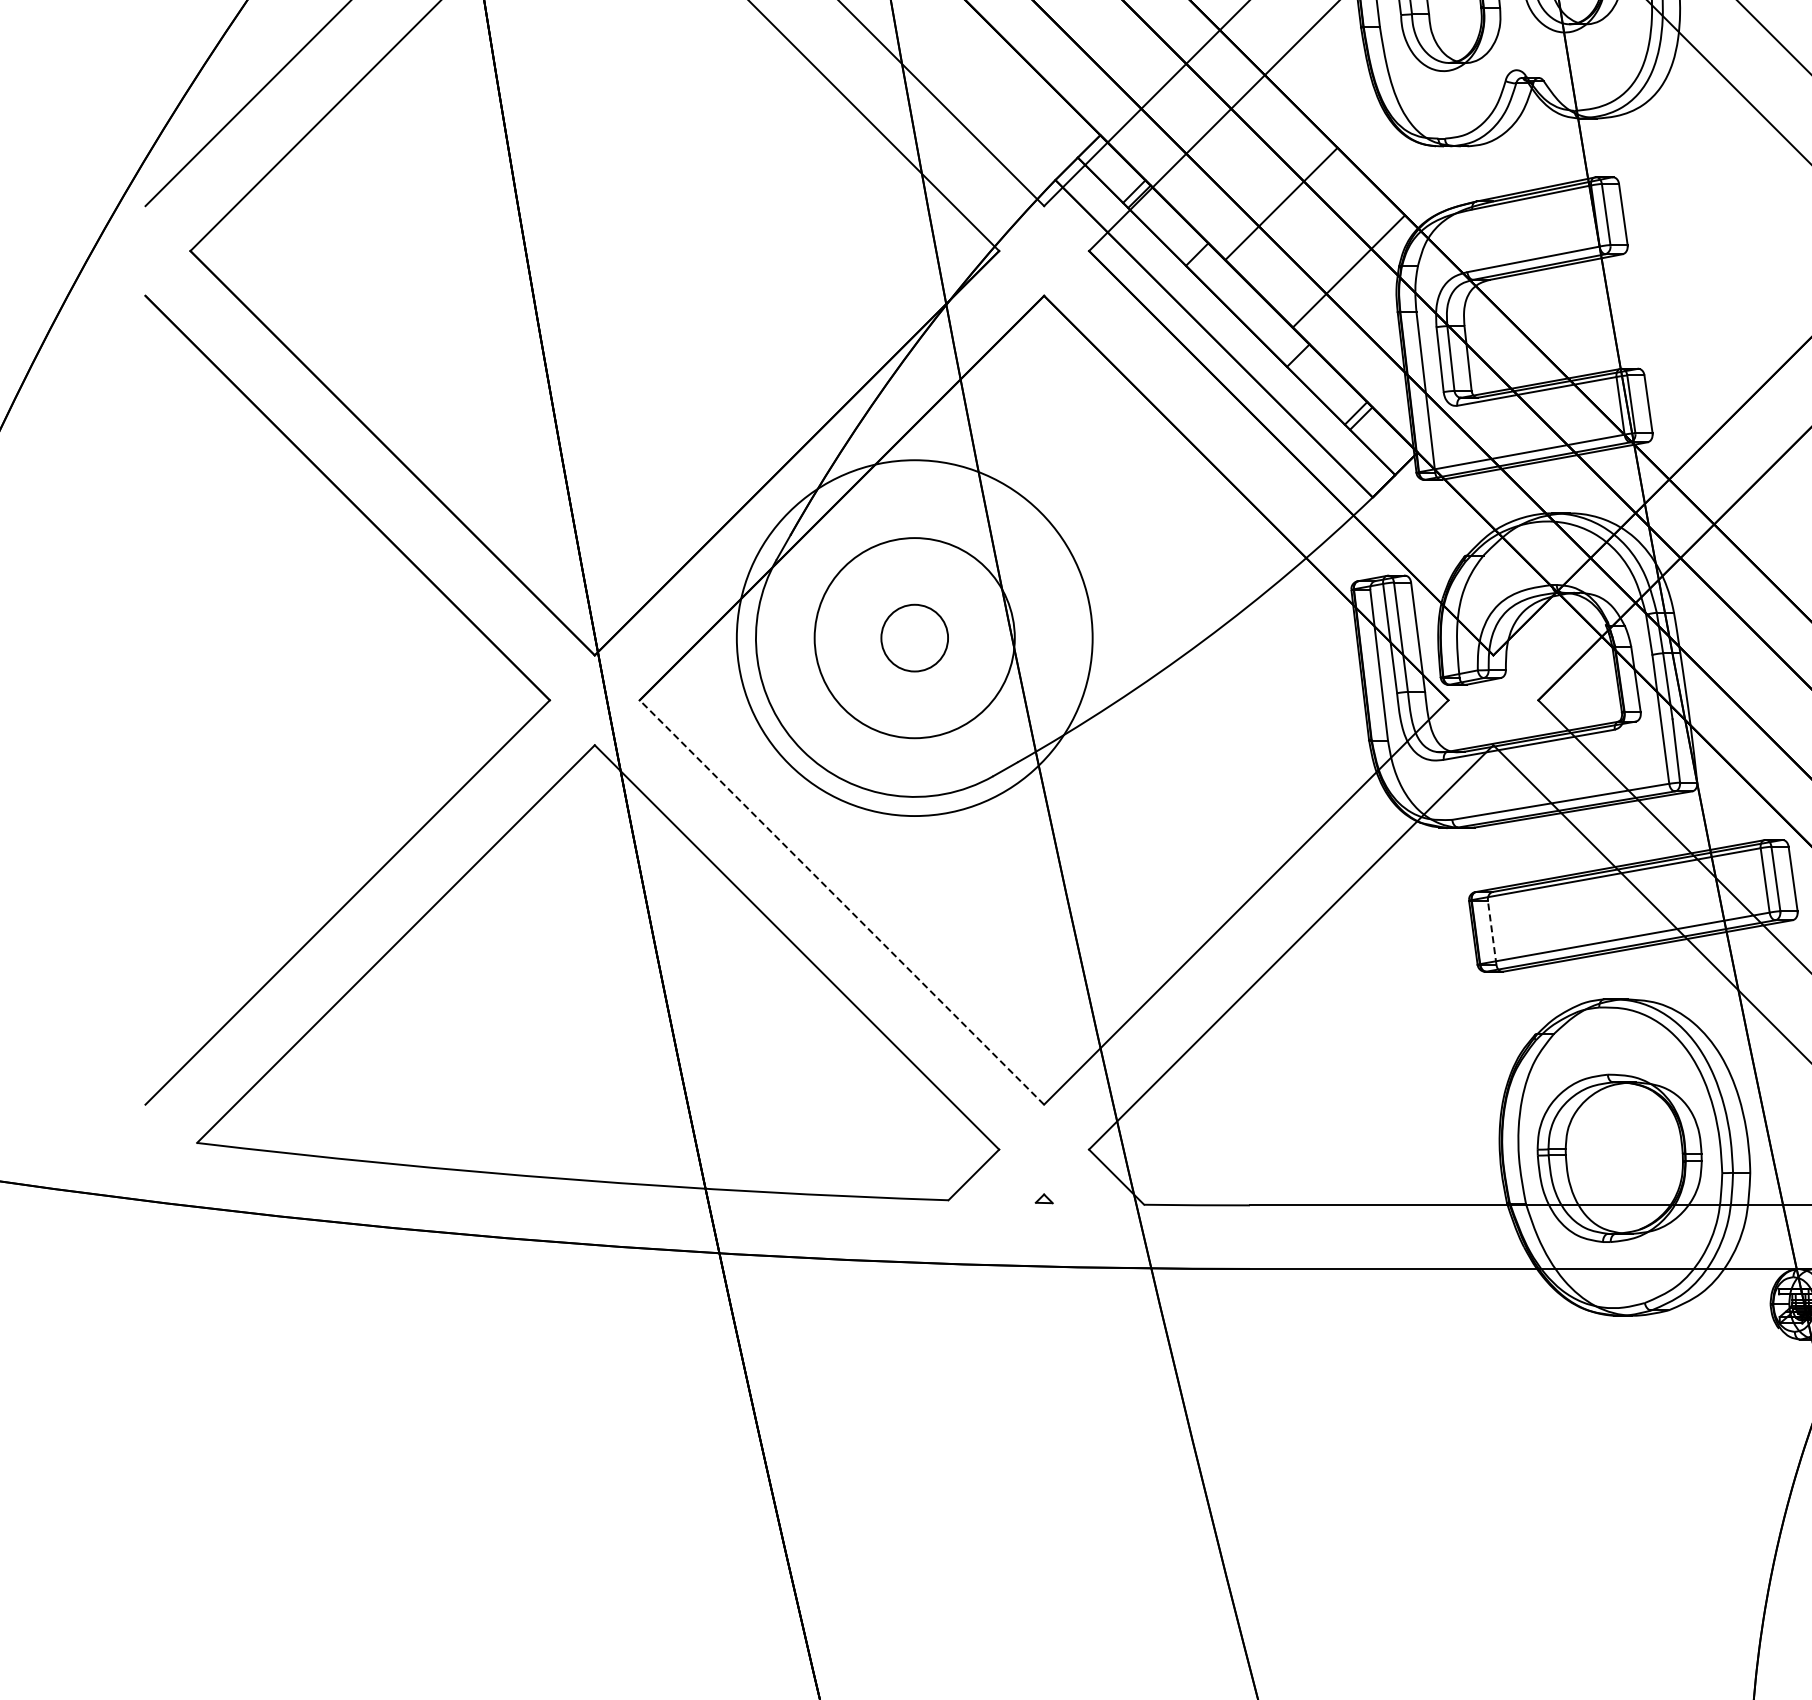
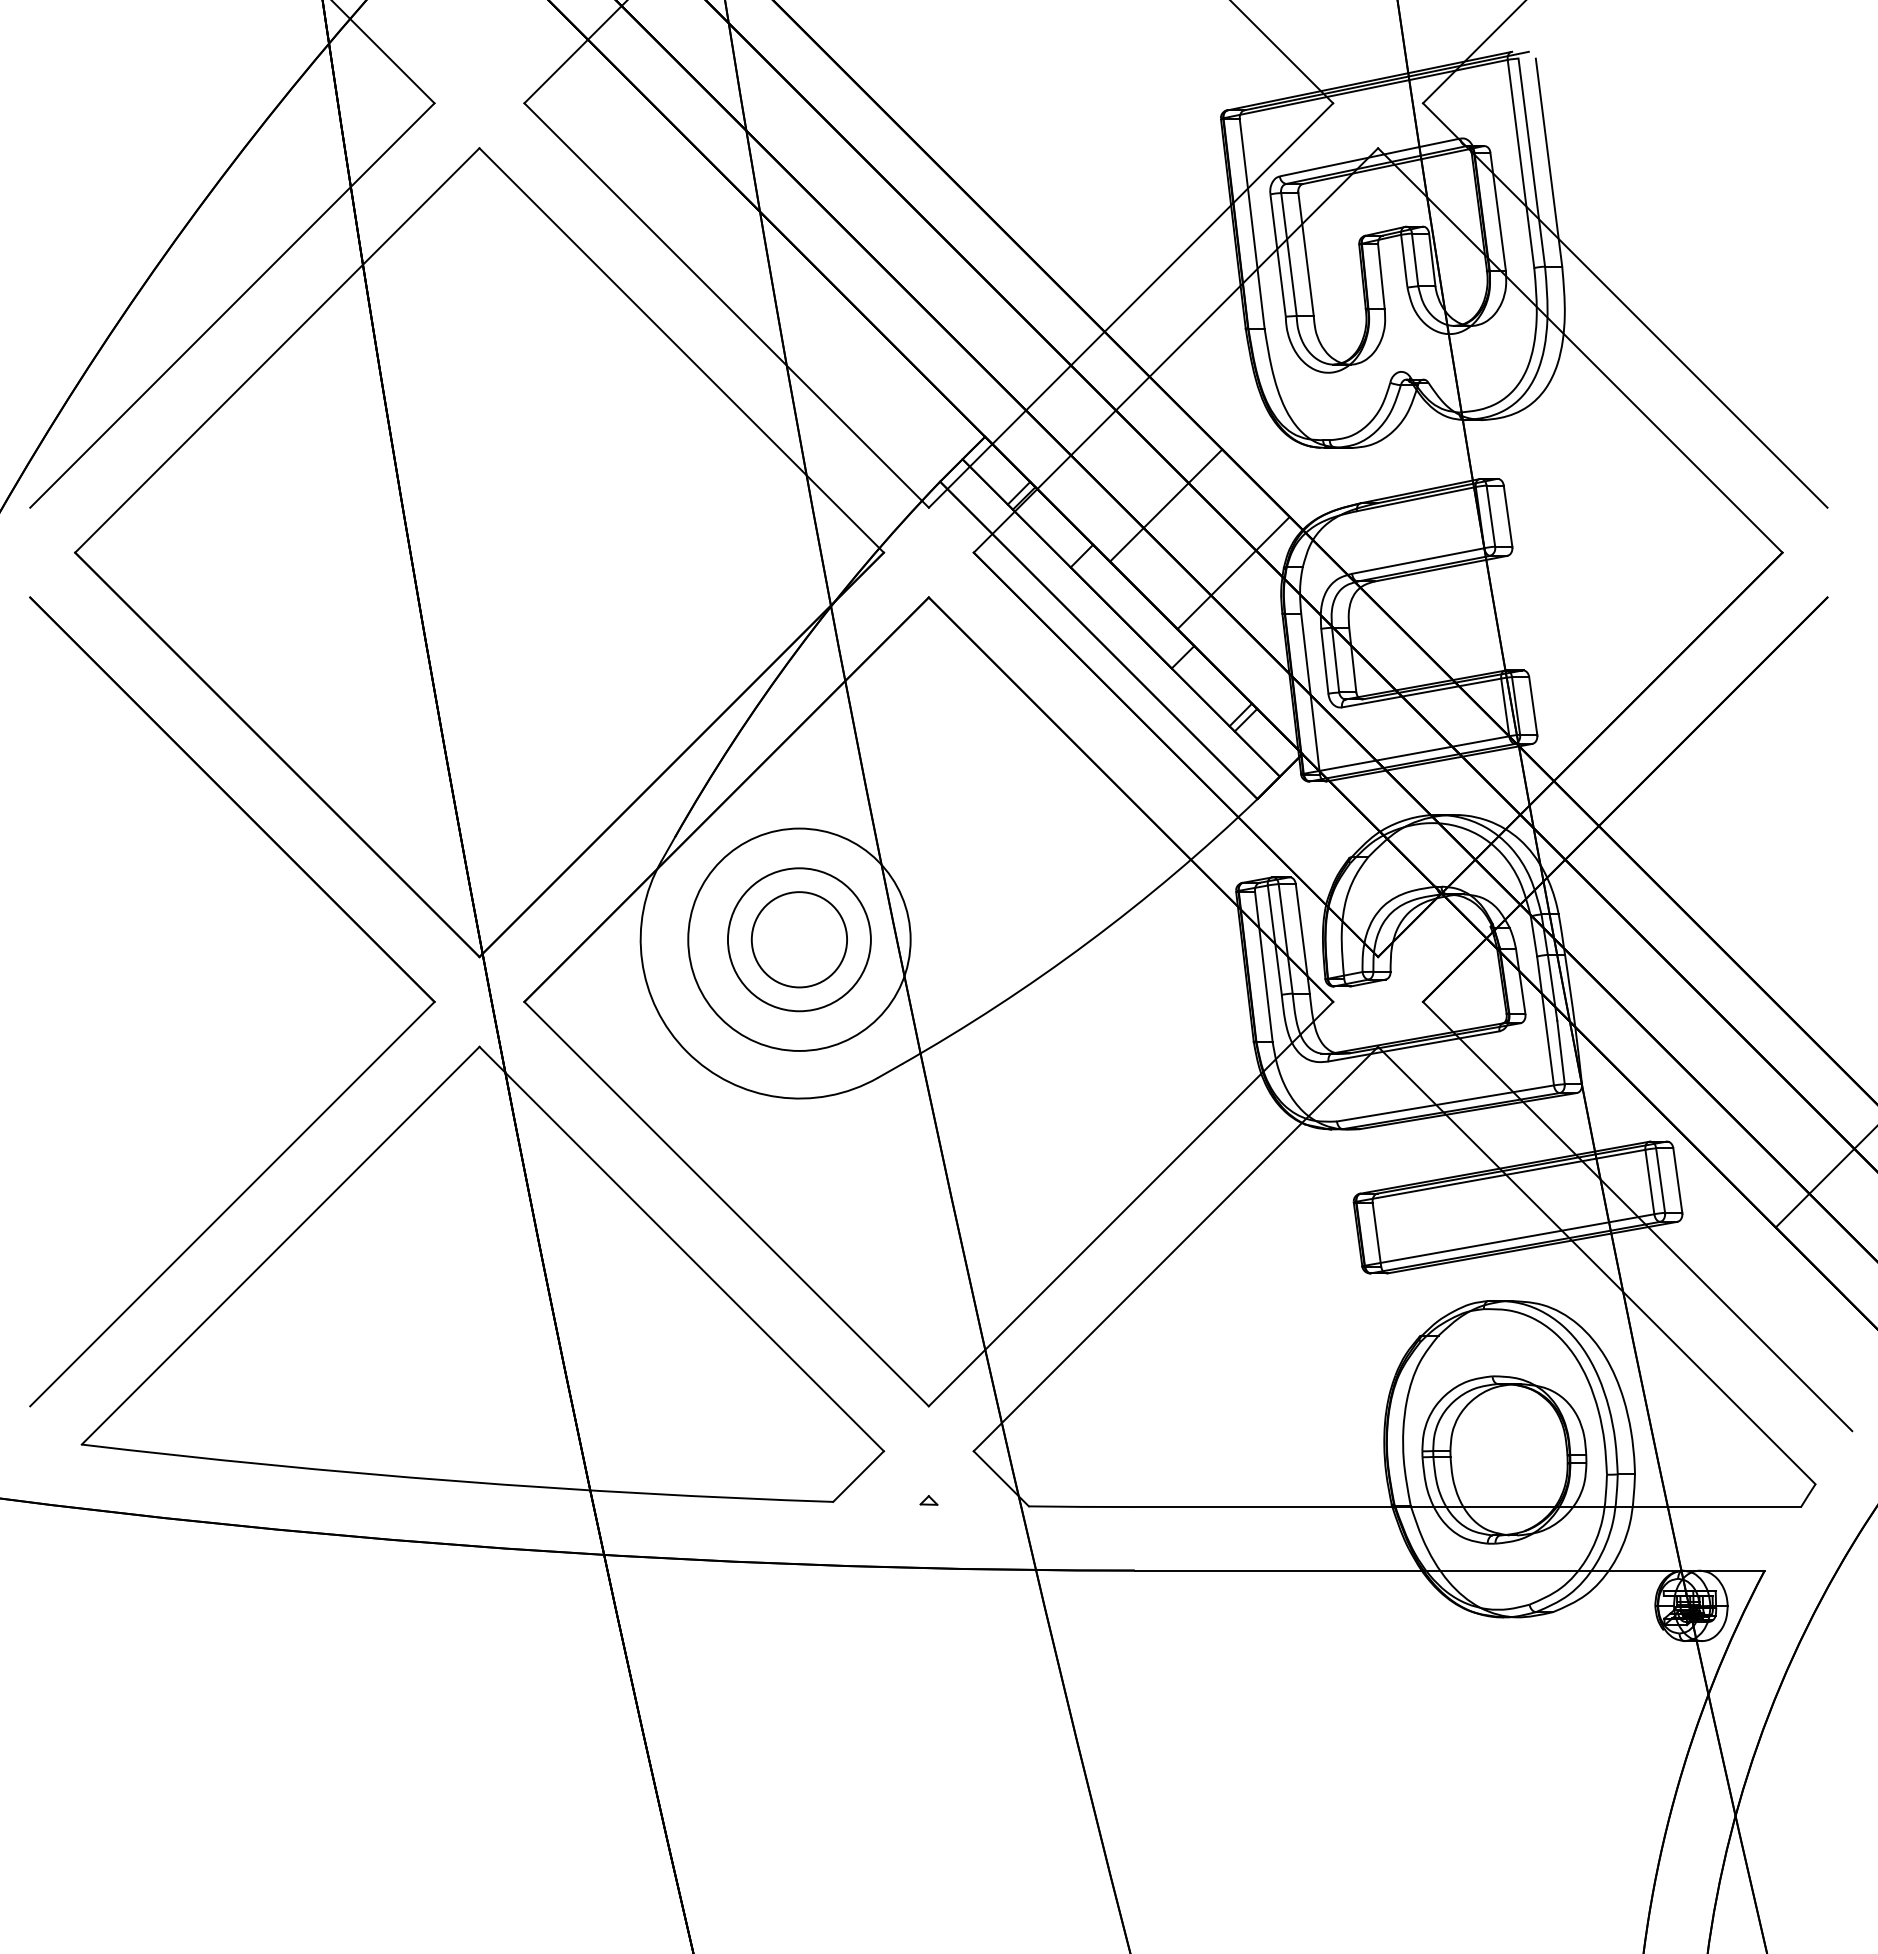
circle: (913, 637) -> (798, 939), size x0.71
circle: (914, 637) -> (799, 939), size x0.62
circle: (914, 637) -> (799, 939), size x1.43
line: (841, 902) -> (726, 1204), dashed -> solid
line: (1491, 932) -> (1376, 1234), dashed -> solid

